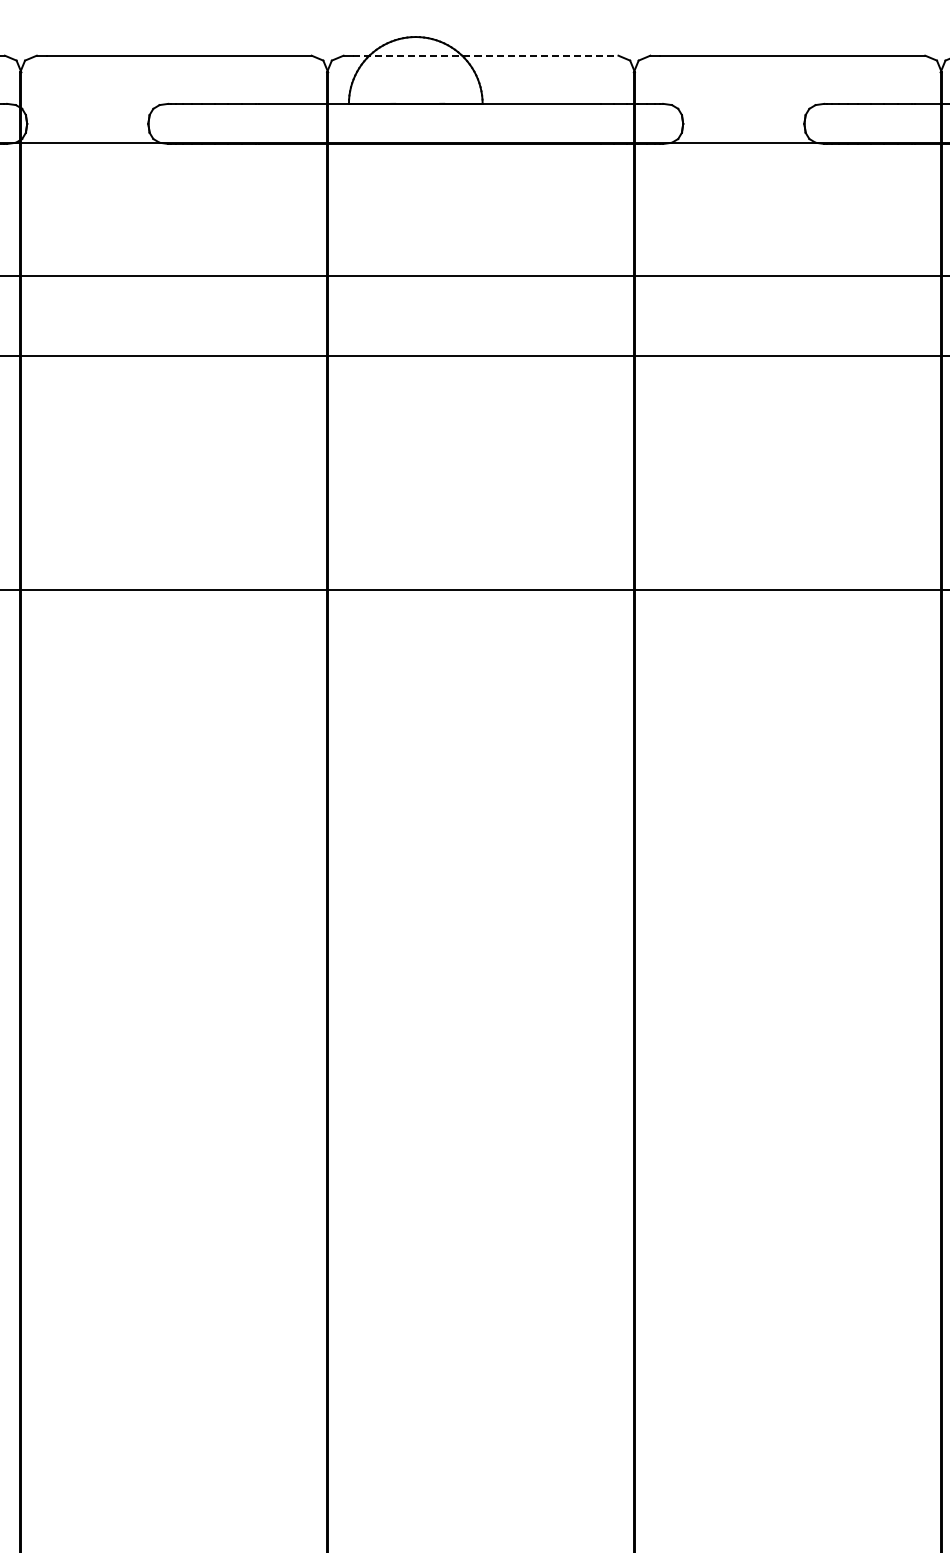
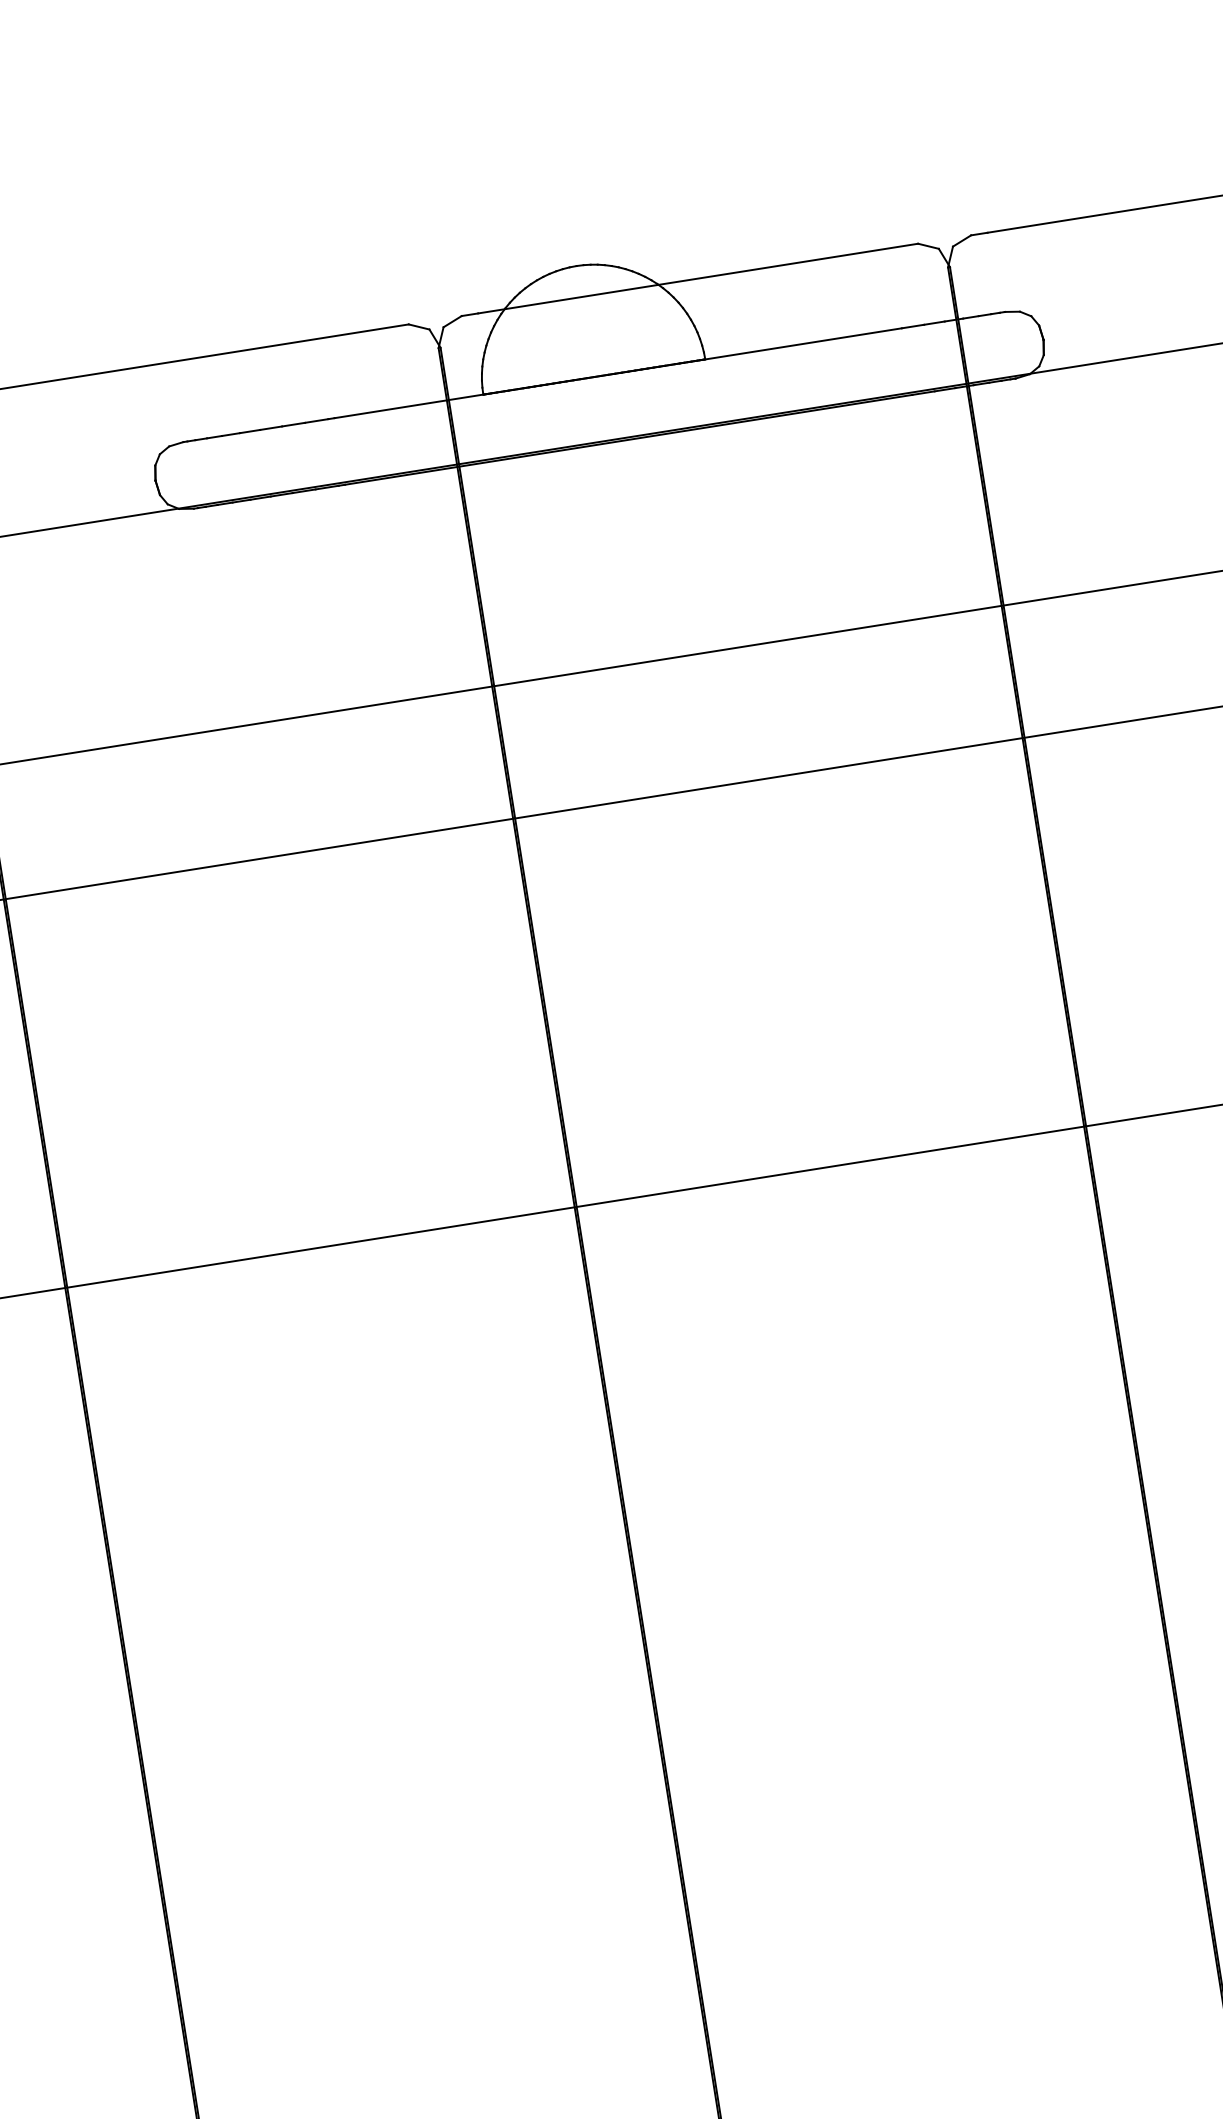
line: (486, 55) -> (698, 278), dashed -> solid

